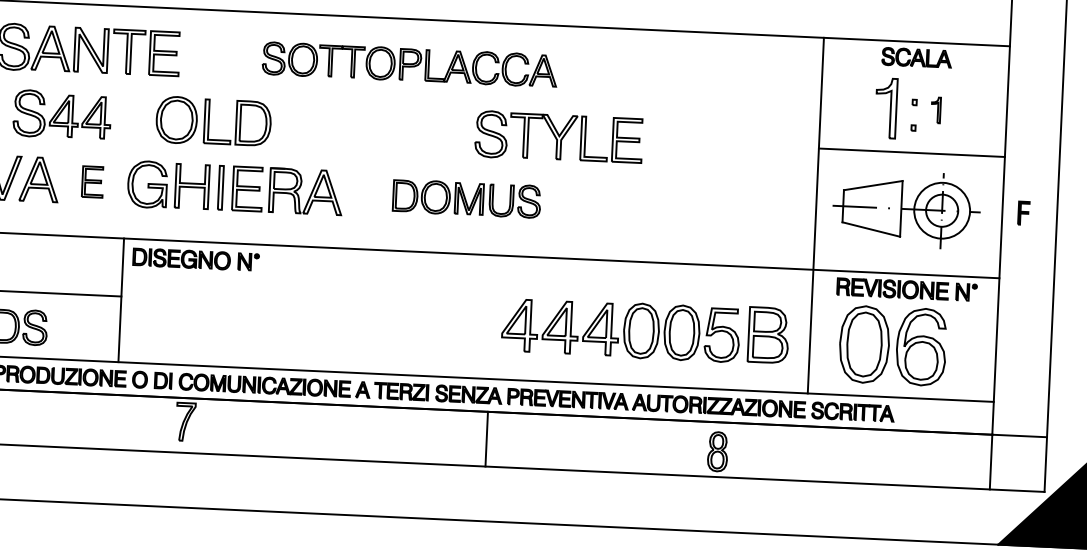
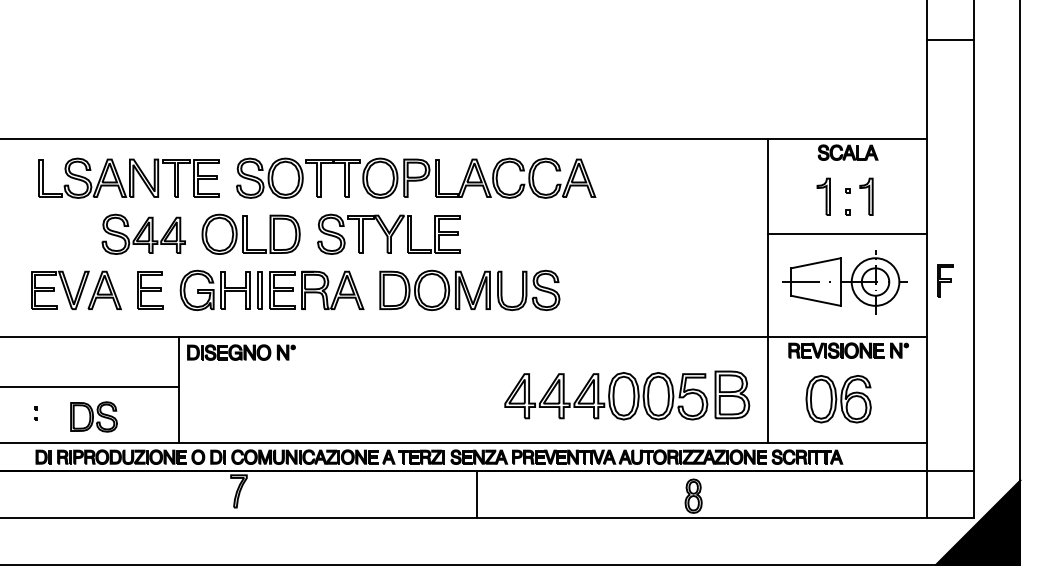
part: (410, 63) -> (416, 177), size x1.43
part: (885, 107) -> (823, 196), size x0.71
part: (936, 110) -> (866, 196), size x1.67
part: (61, 113) -> (143, 233), moved
part: (558, 136) -> (388, 233), moved
part: (92, 182) -> (150, 290), size x1.43
part: (466, 197) -> (469, 289), size x1.43
part: (1024, 212) -> (945, 280), size x1.67
part: (892, 346) -> (838, 399), size x0.71
line: (487, 439) -> (477, 494), moved

